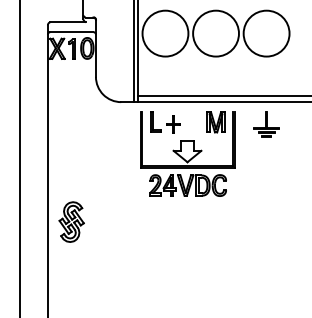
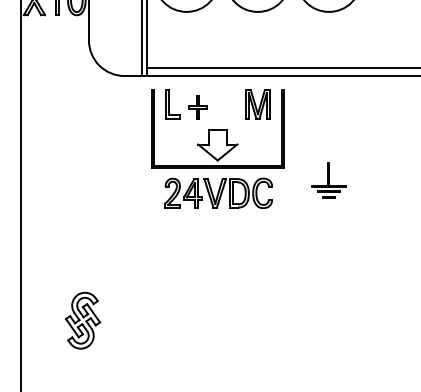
part: (266, 124) -> (328, 180), moved
part: (71, 221) -> (82, 319), moved

